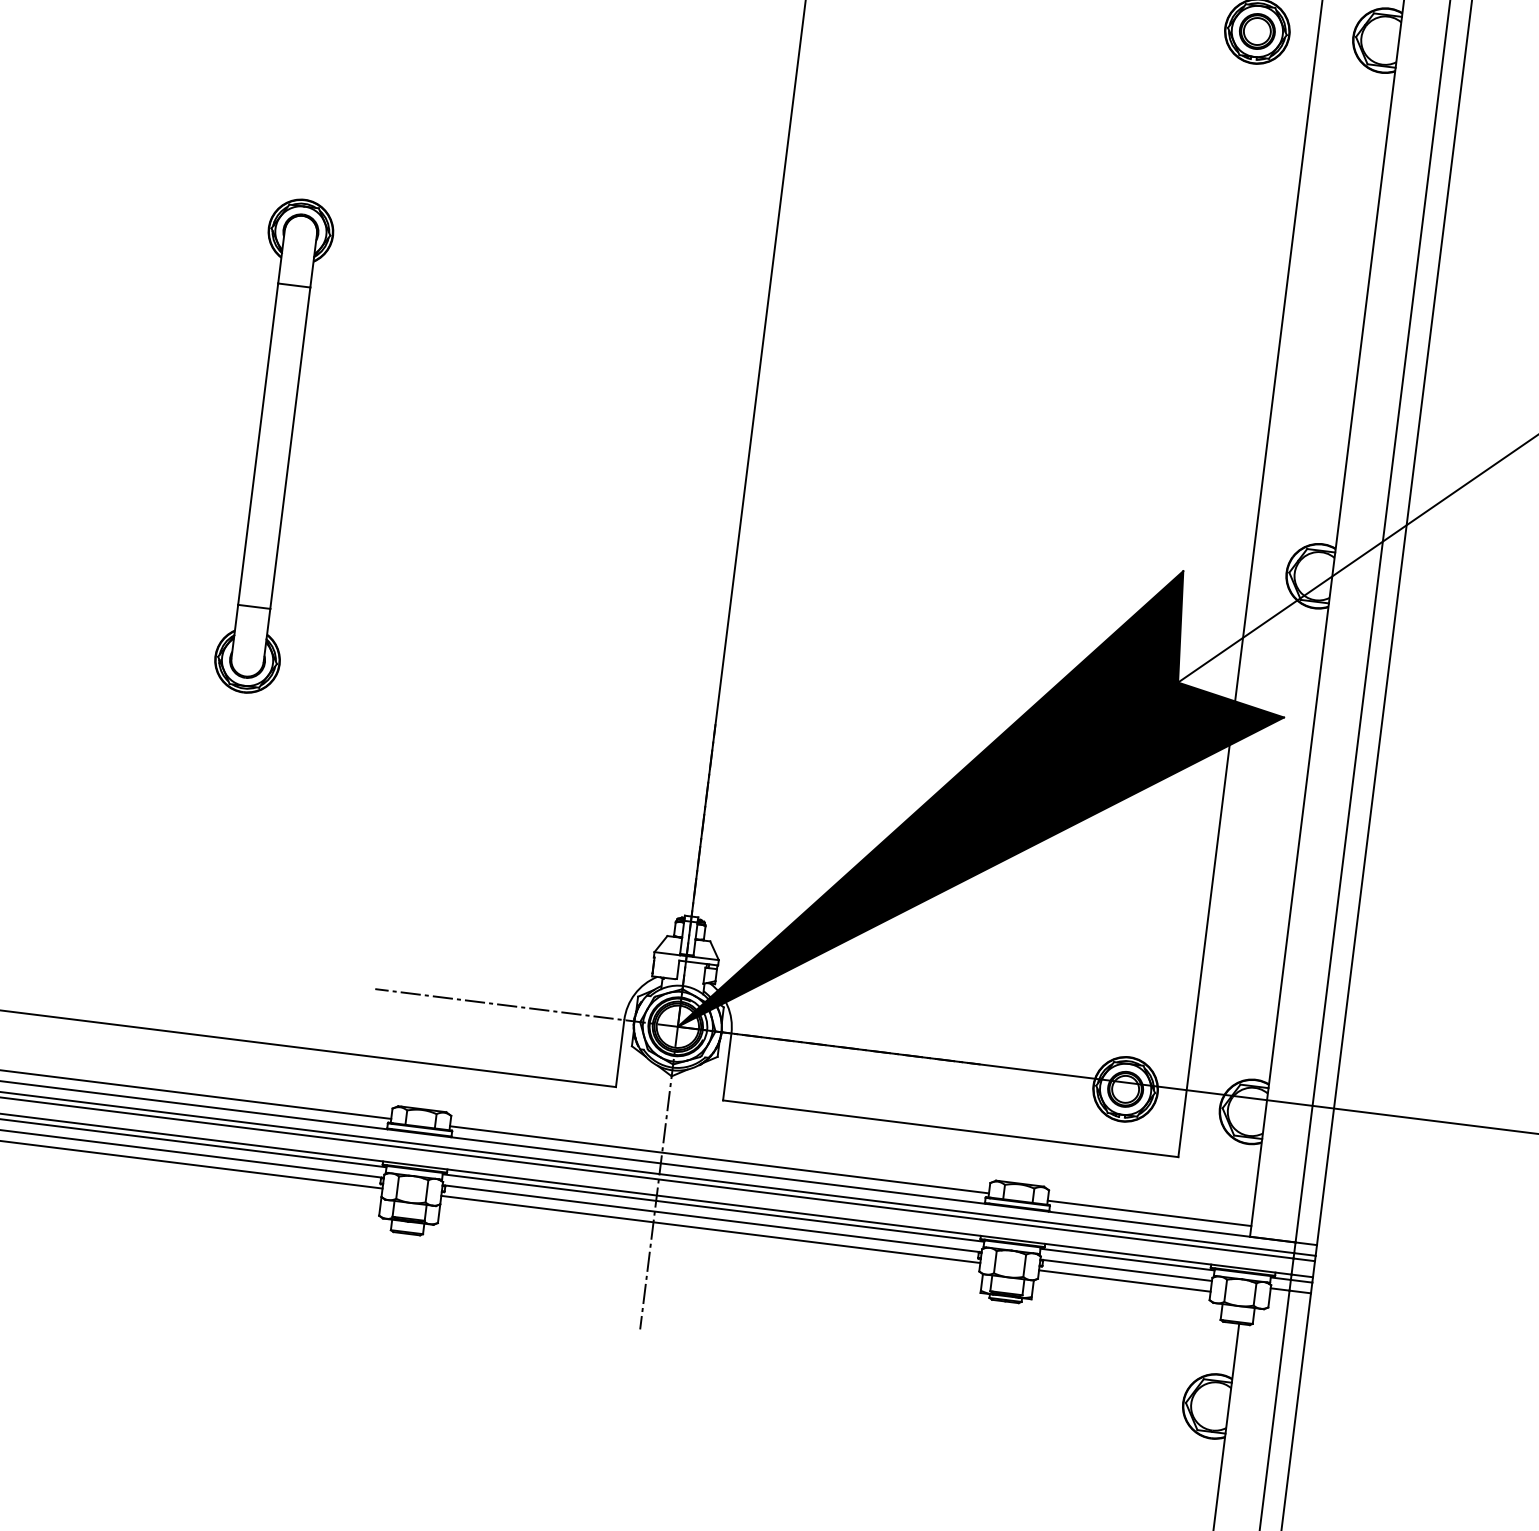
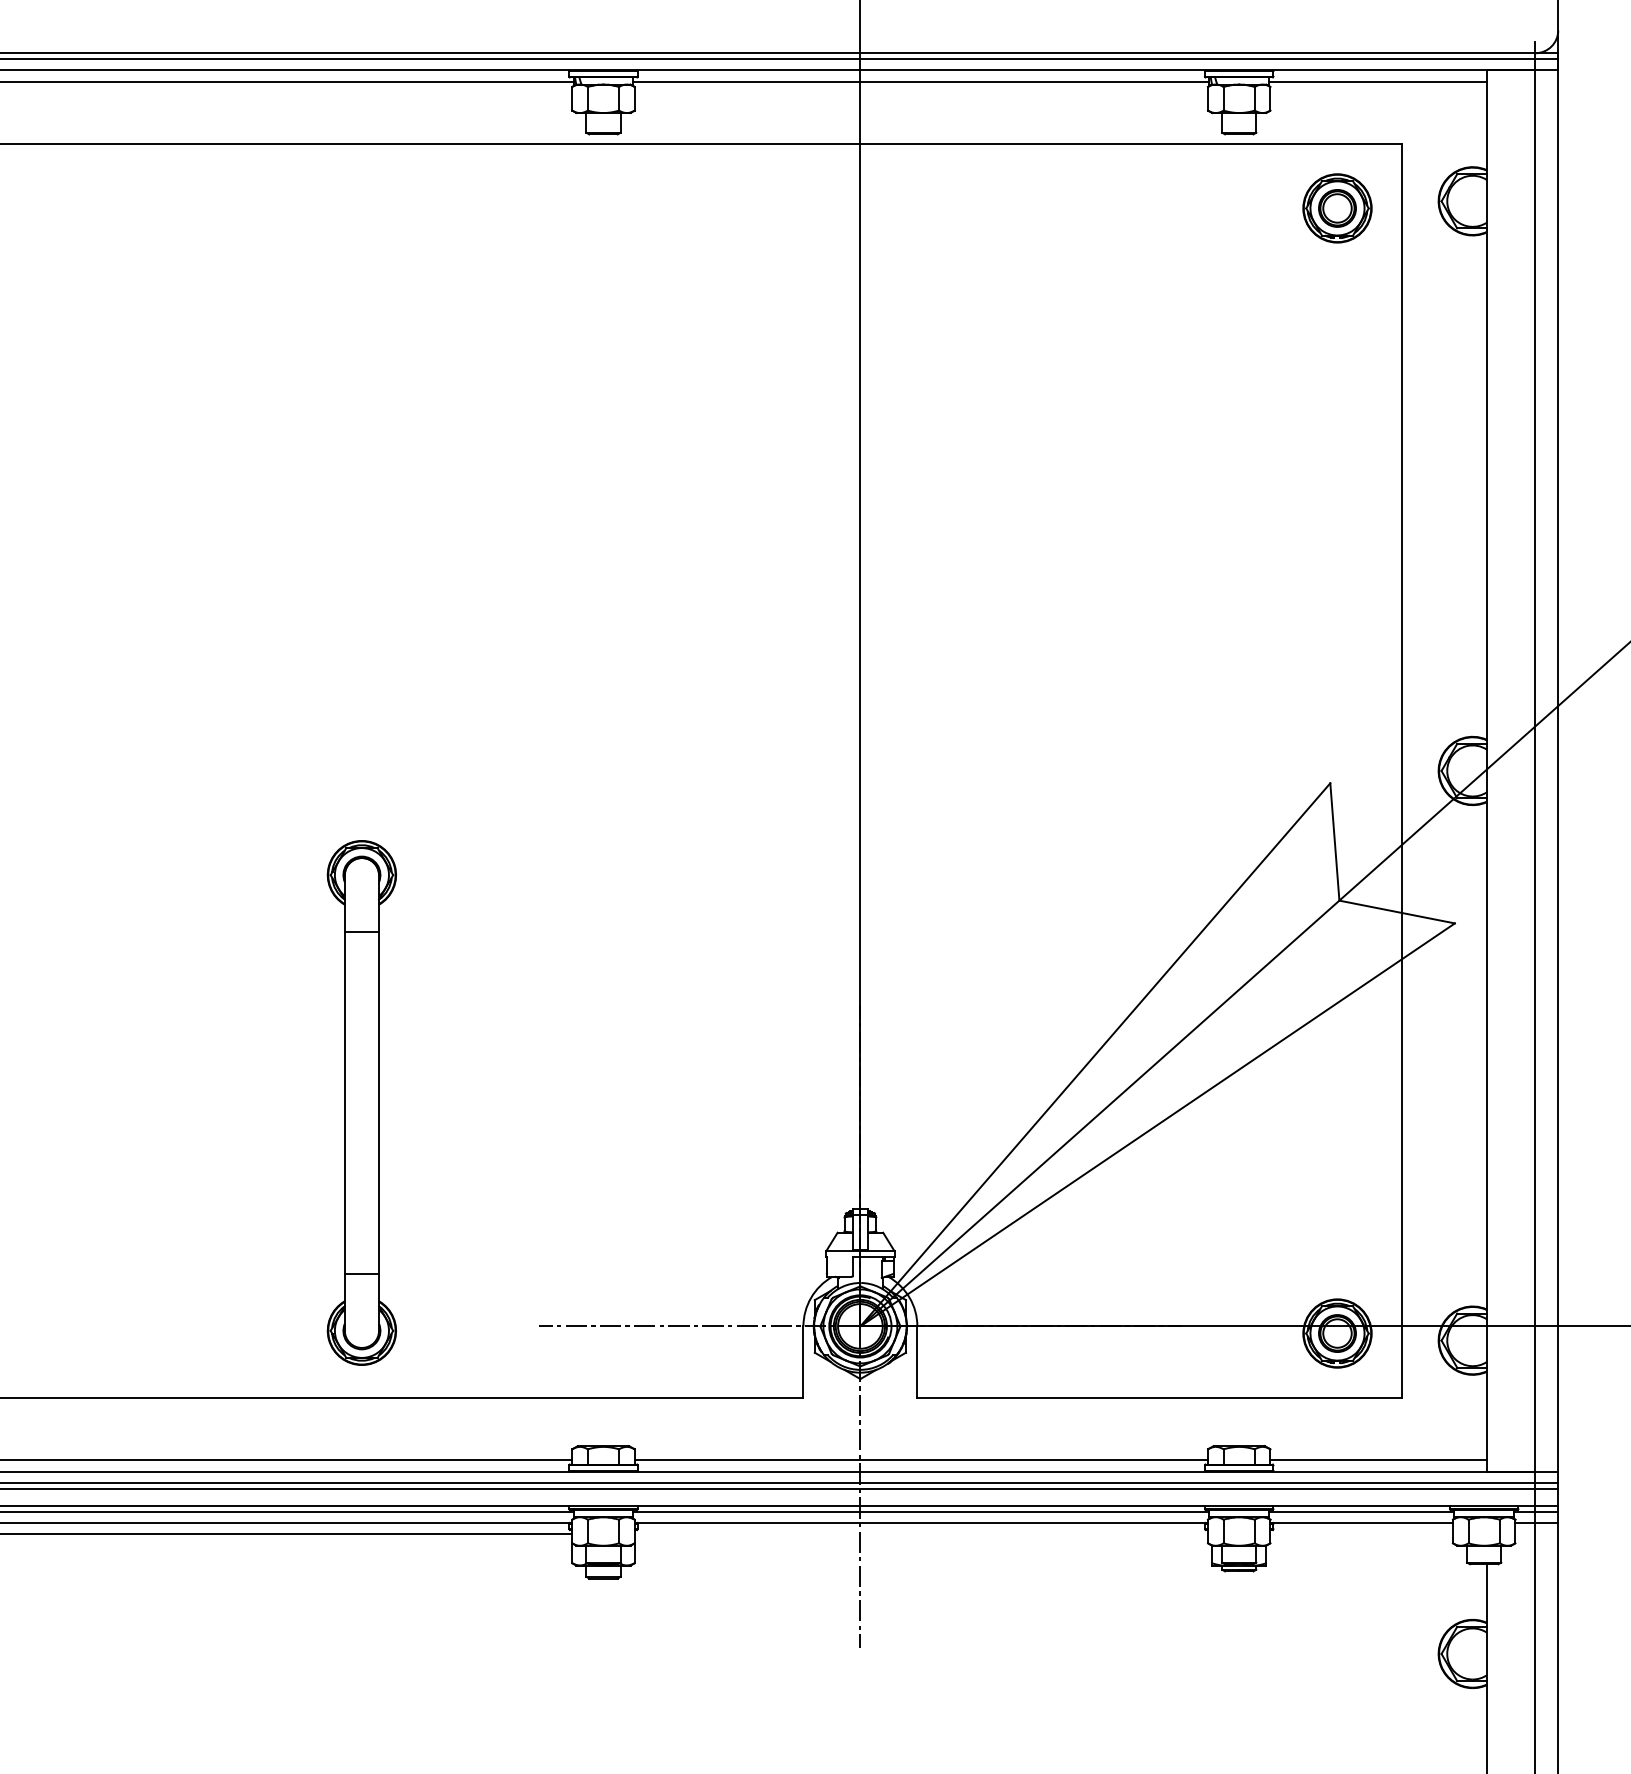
part: (273, 445) -> (361, 1102), moved
fill: (989, 805) -> (1157, 1054), removed
line: (710, 1229) -> (920, 1534), removed
line: (1124, 1281) -> (1361, 1534), removed

